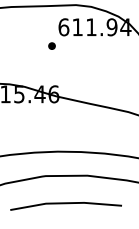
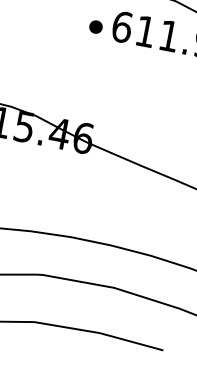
part: (51, 45) -> (95, 25), moved

